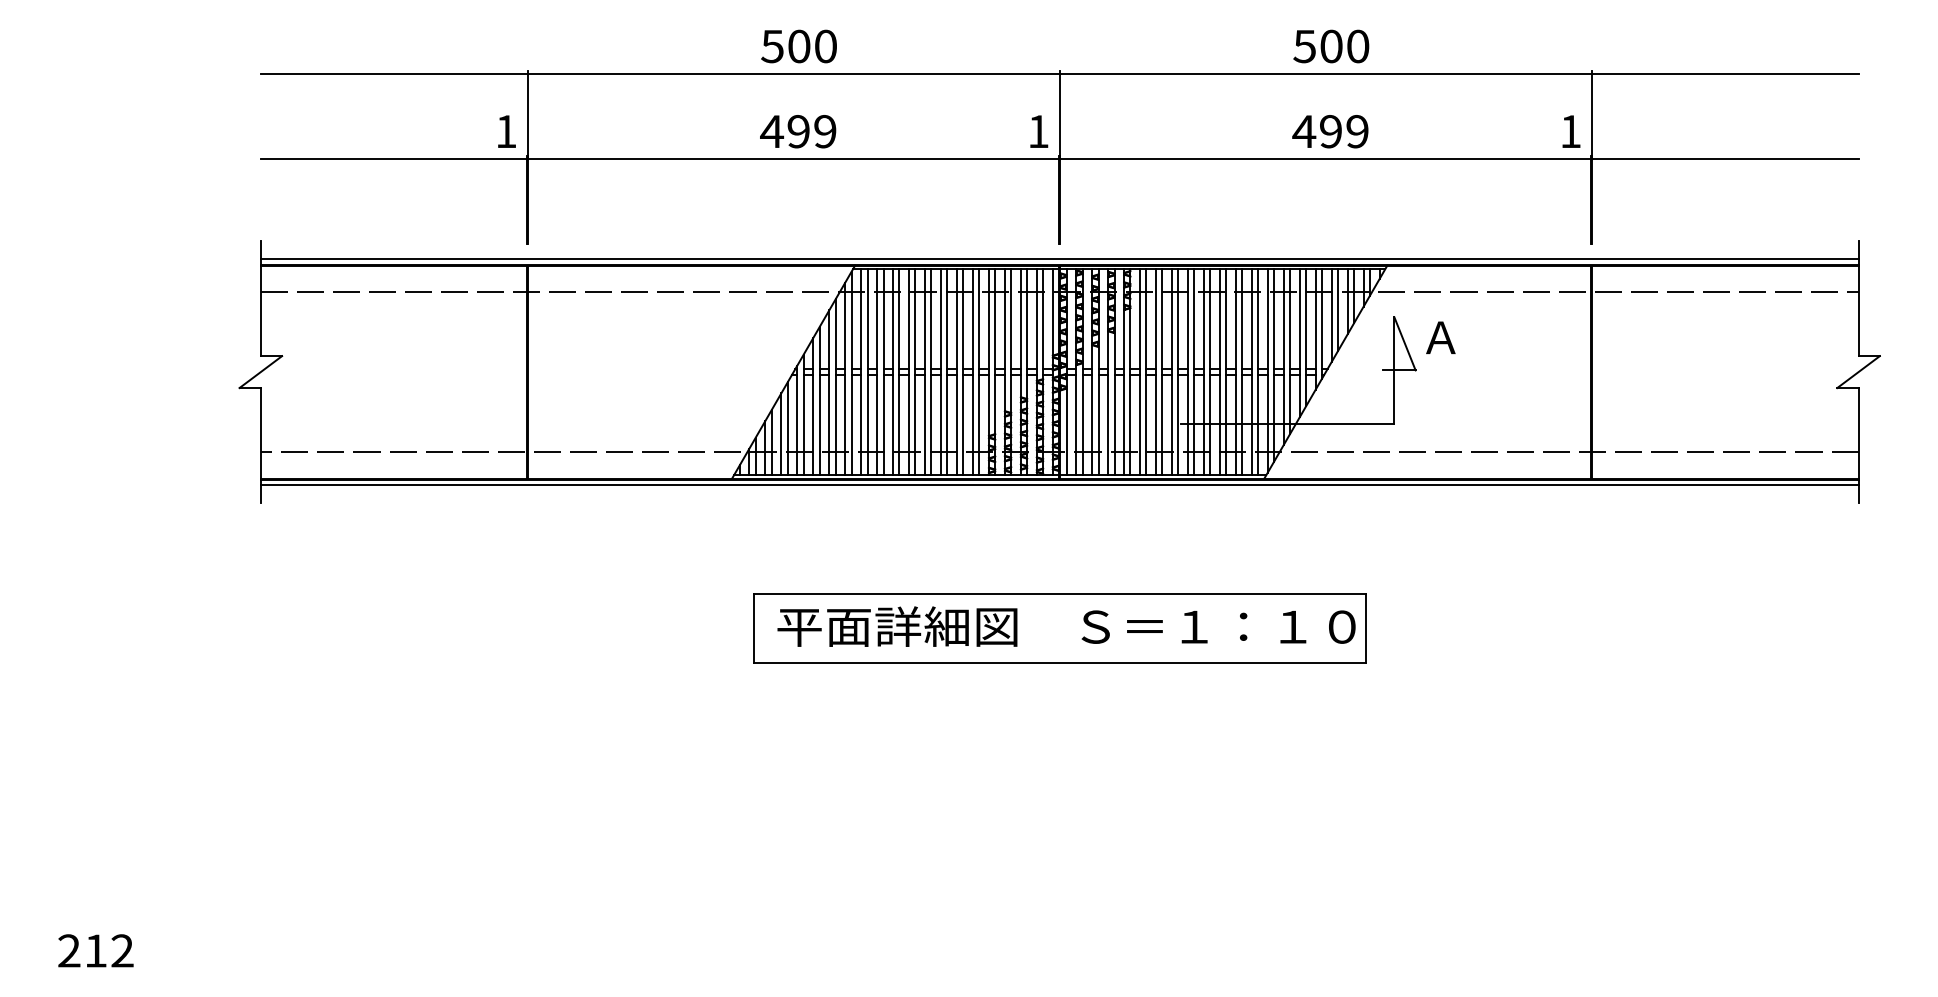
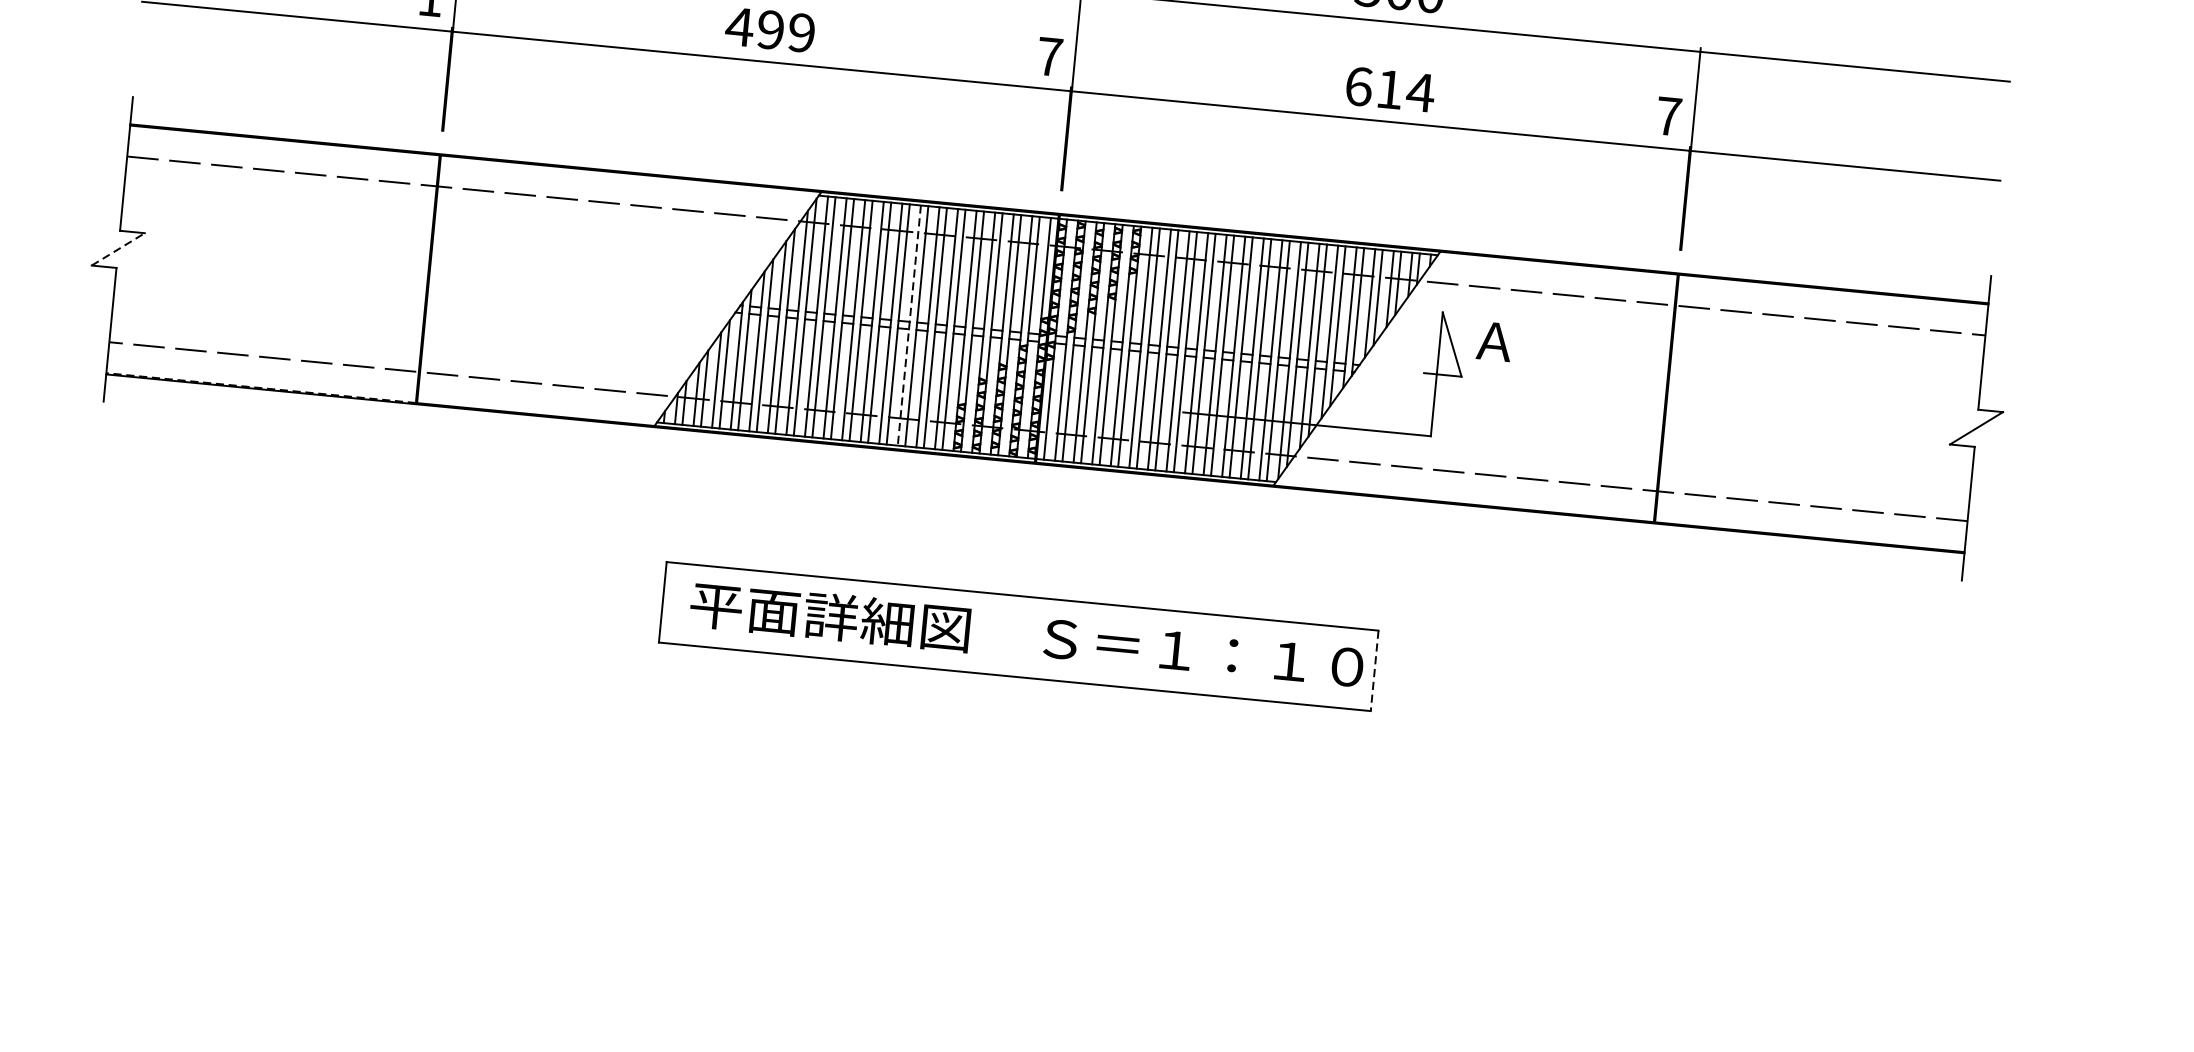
text: (1038, 131) -> (1049, 56), 1 -> 7
text: (1330, 131) -> (1389, 89), 499 -> 614
text: (1570, 131) -> (1668, 116), 1 -> 7
line: (1059, 259) -> (1059, 207), removed
line: (260, 372) -> (117, 249), solid -> dashed
line: (941, 372) -> (909, 326), solid -> dashed
line: (393, 478) -> (260, 387), solid -> dashed
line: (1059, 484) -> (1034, 469), removed
line: (1365, 628) -> (1374, 671), solid -> dashed

